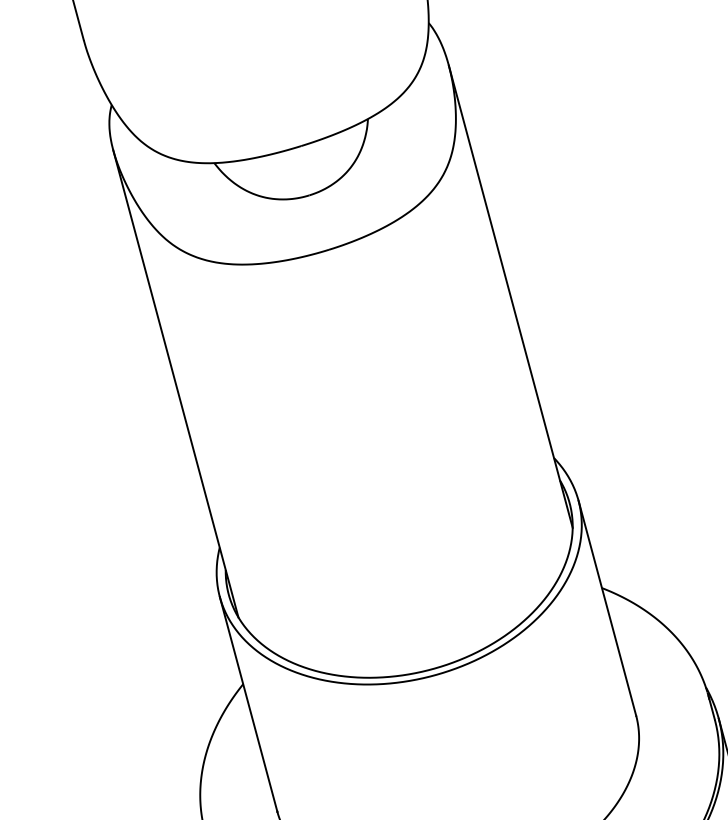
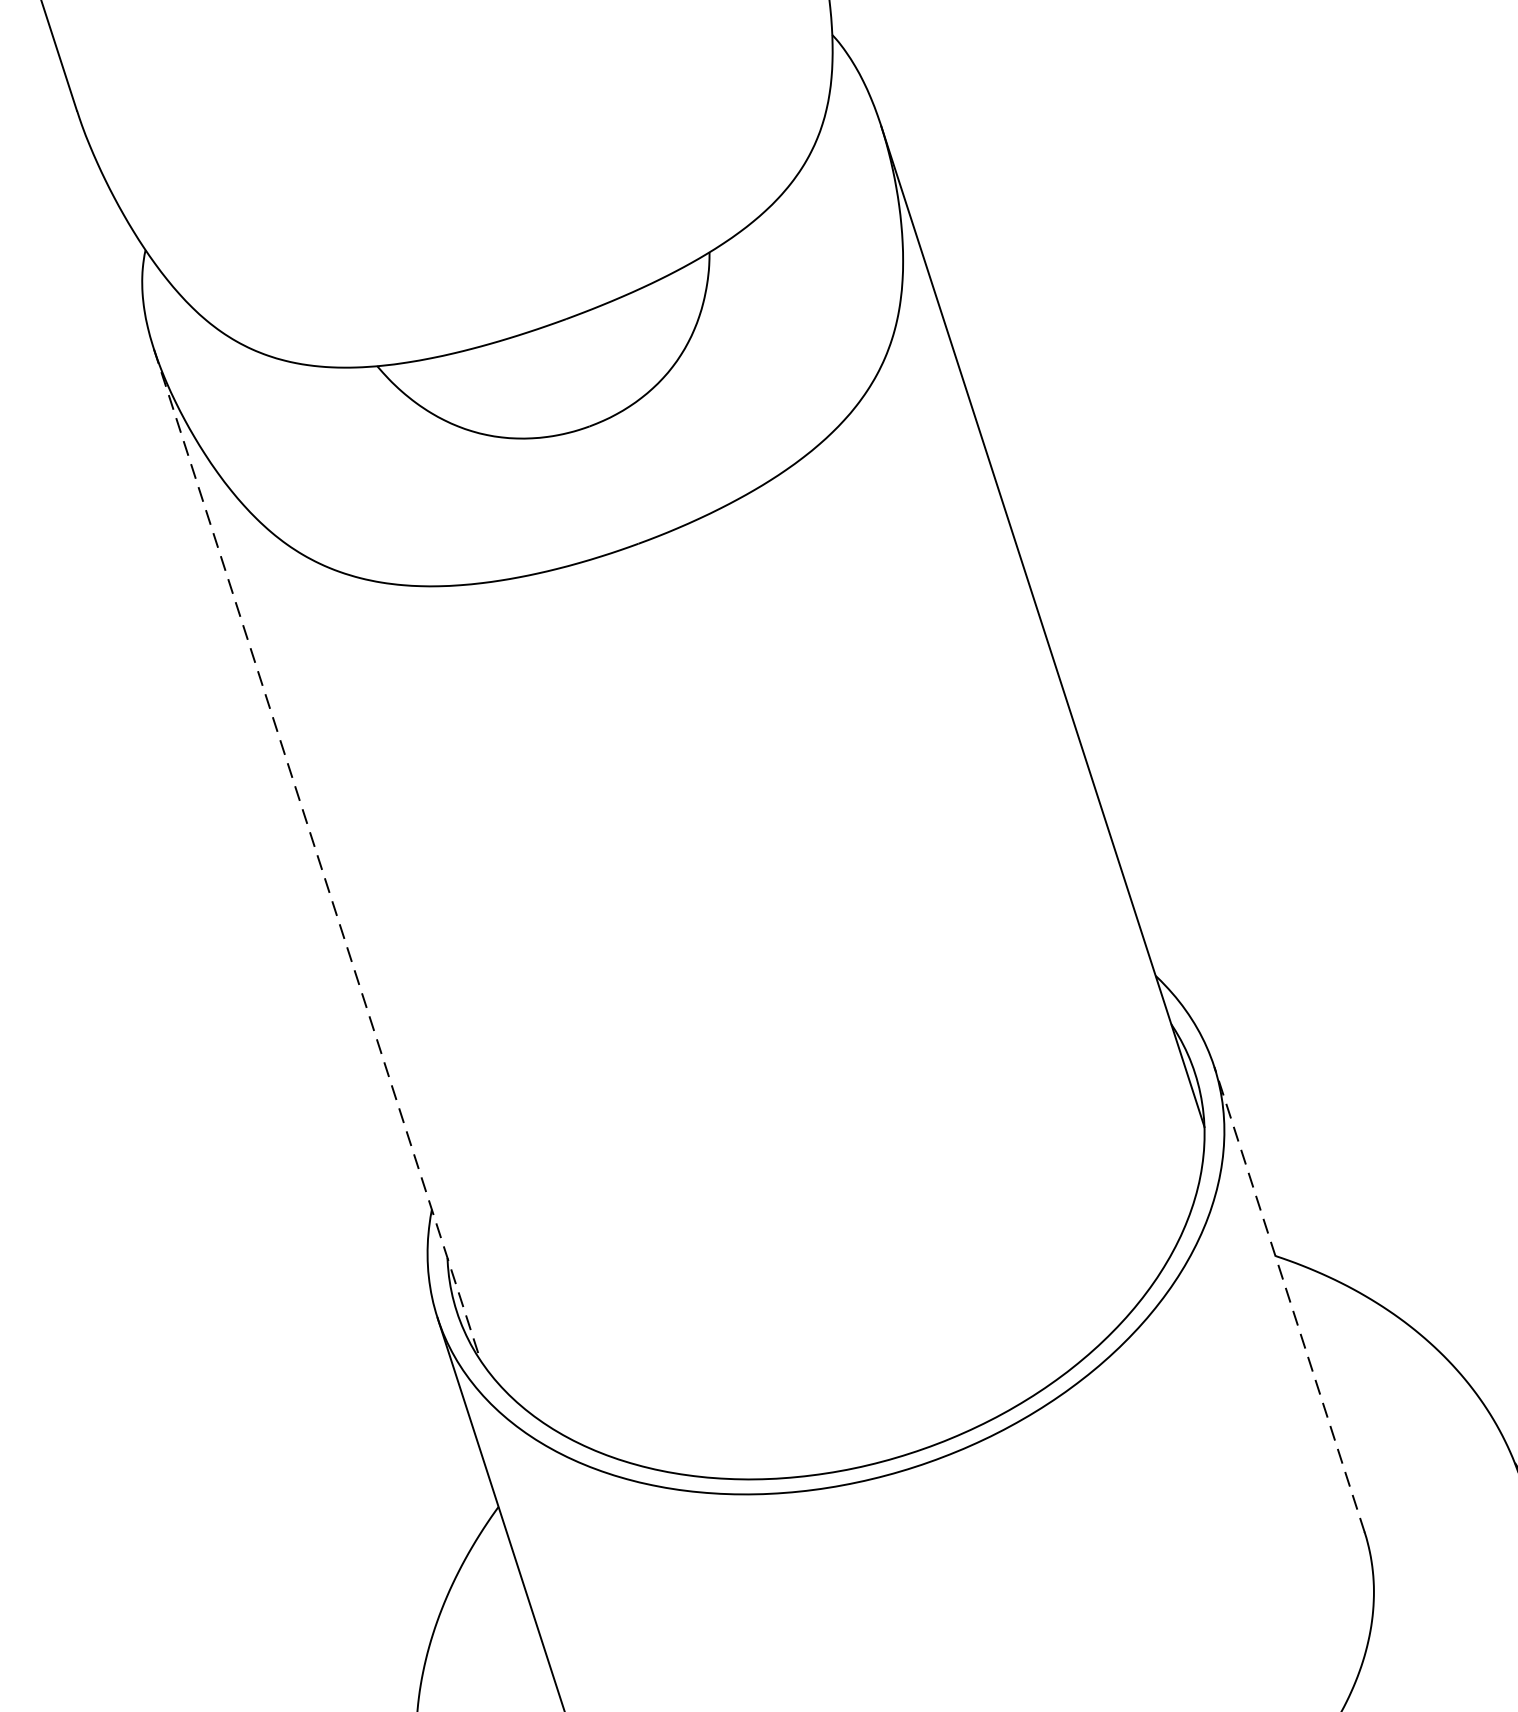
line: (175, 383) -> (316, 854), solid -> dashed
line: (607, 607) -> (1289, 1297), solid -> dashed

